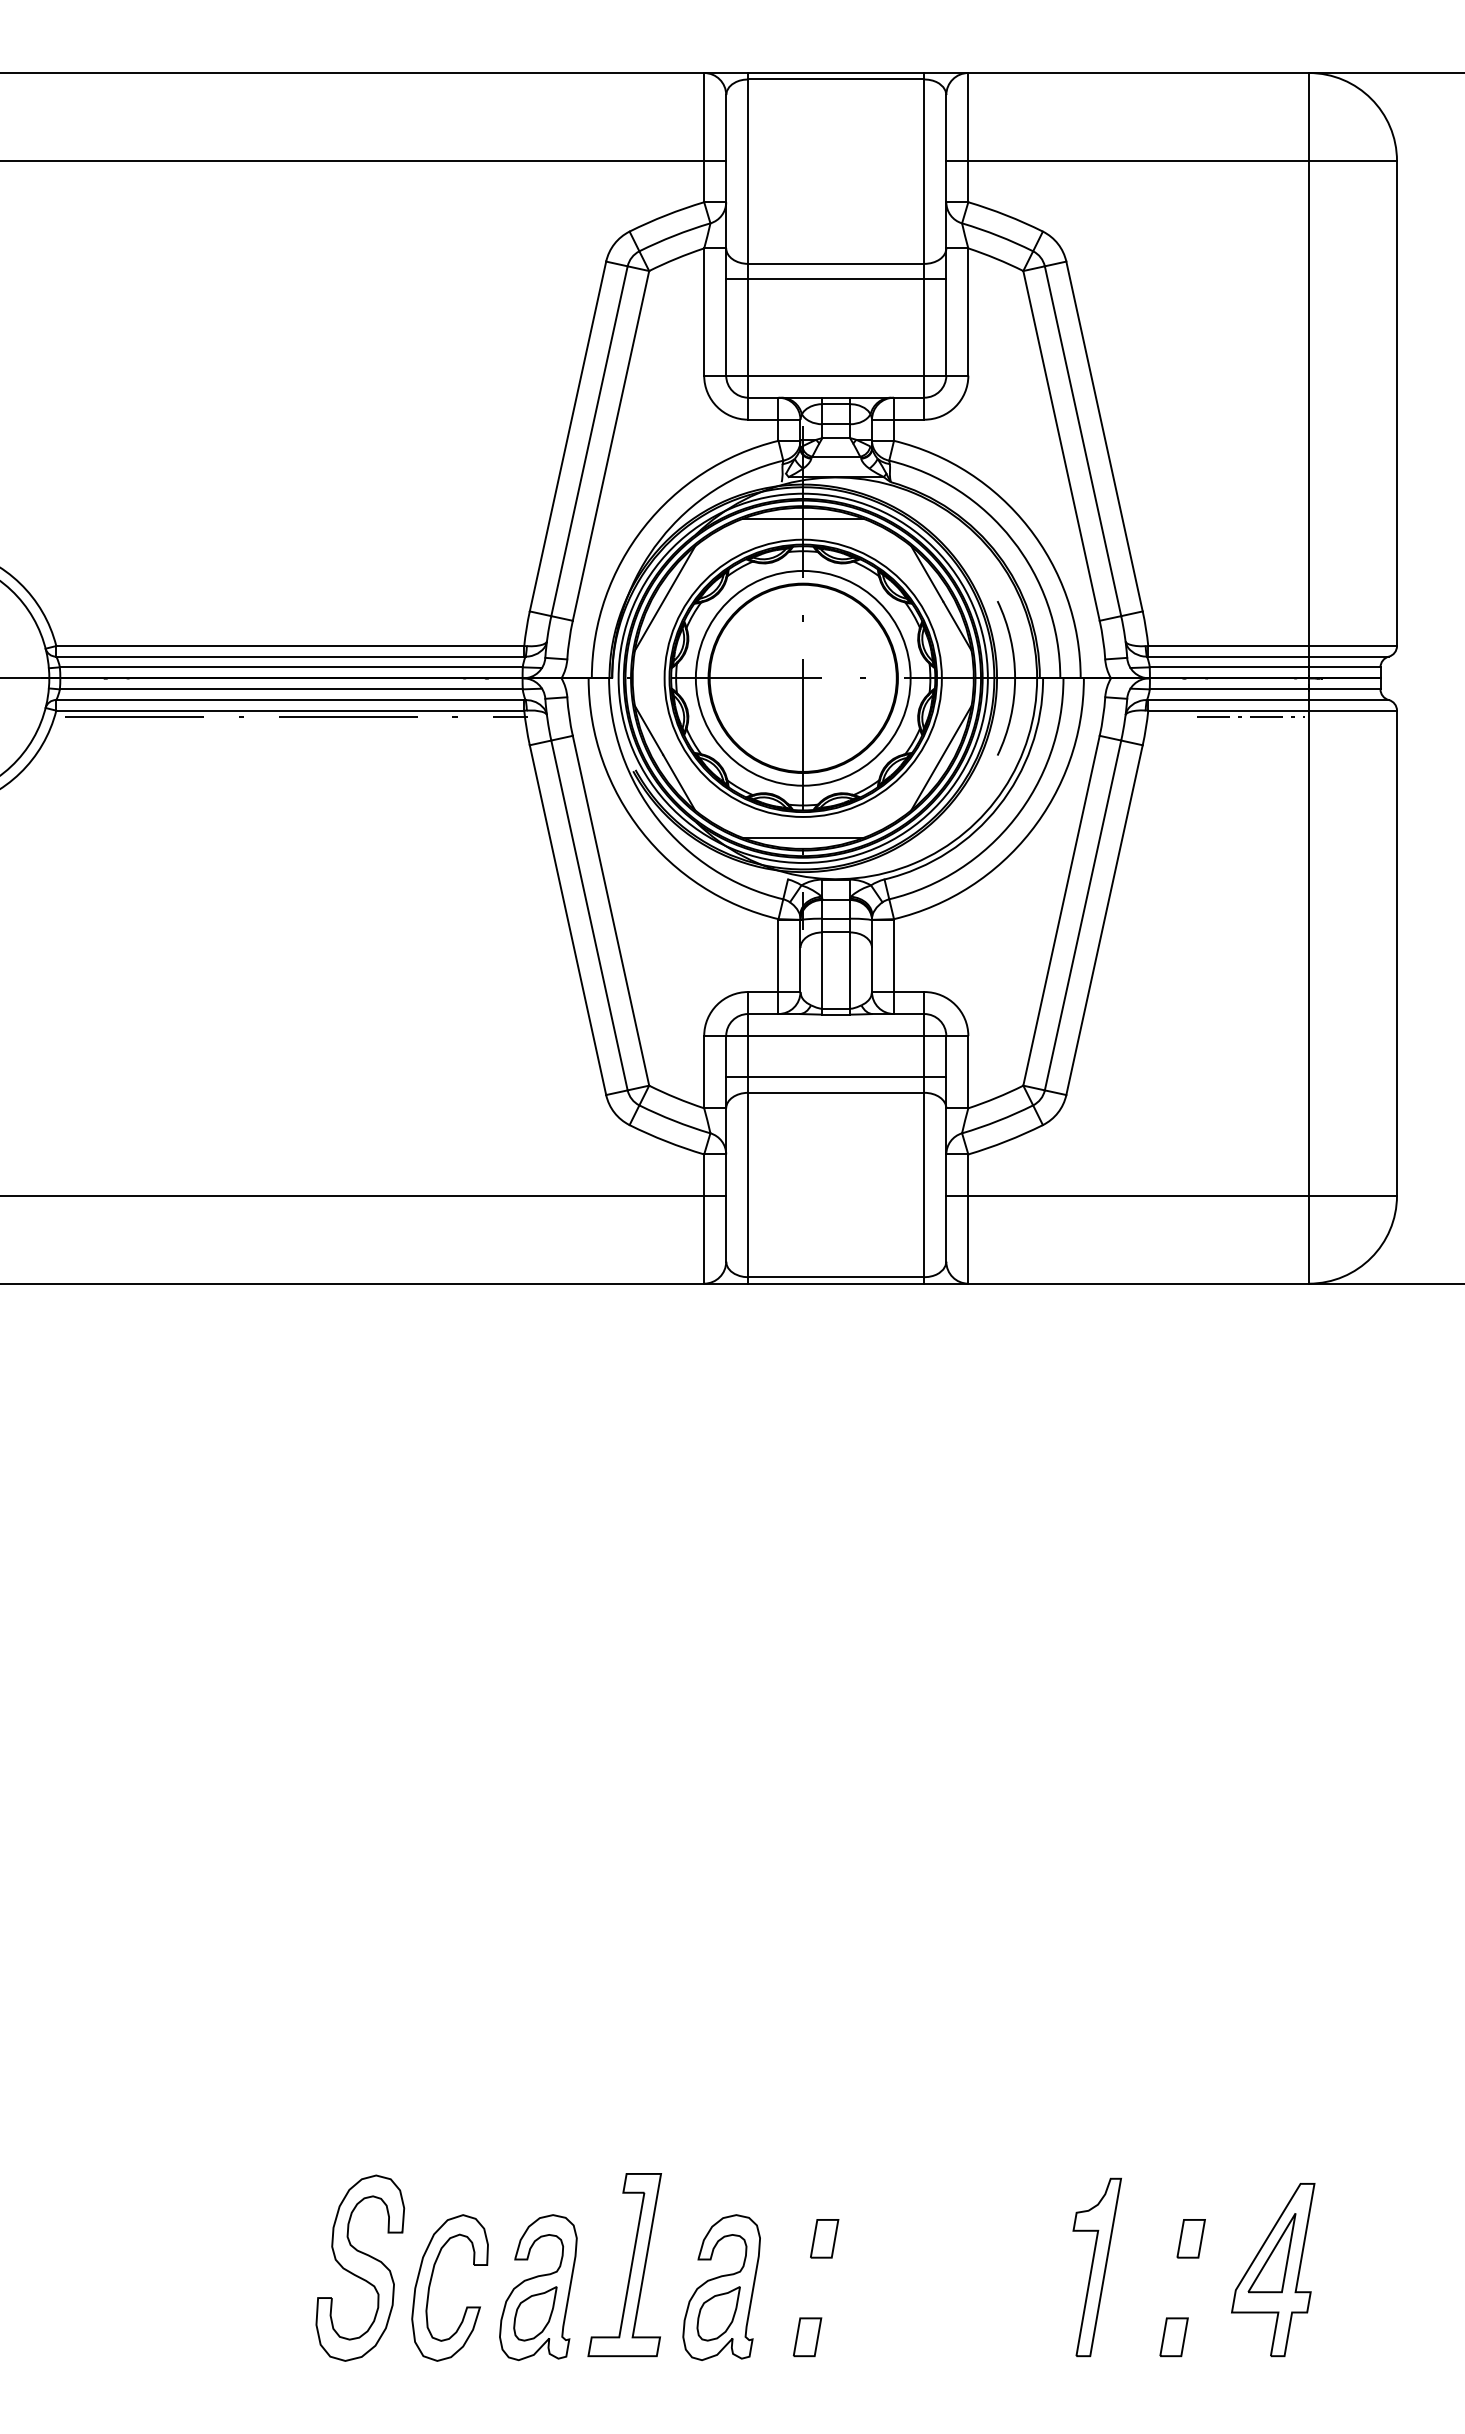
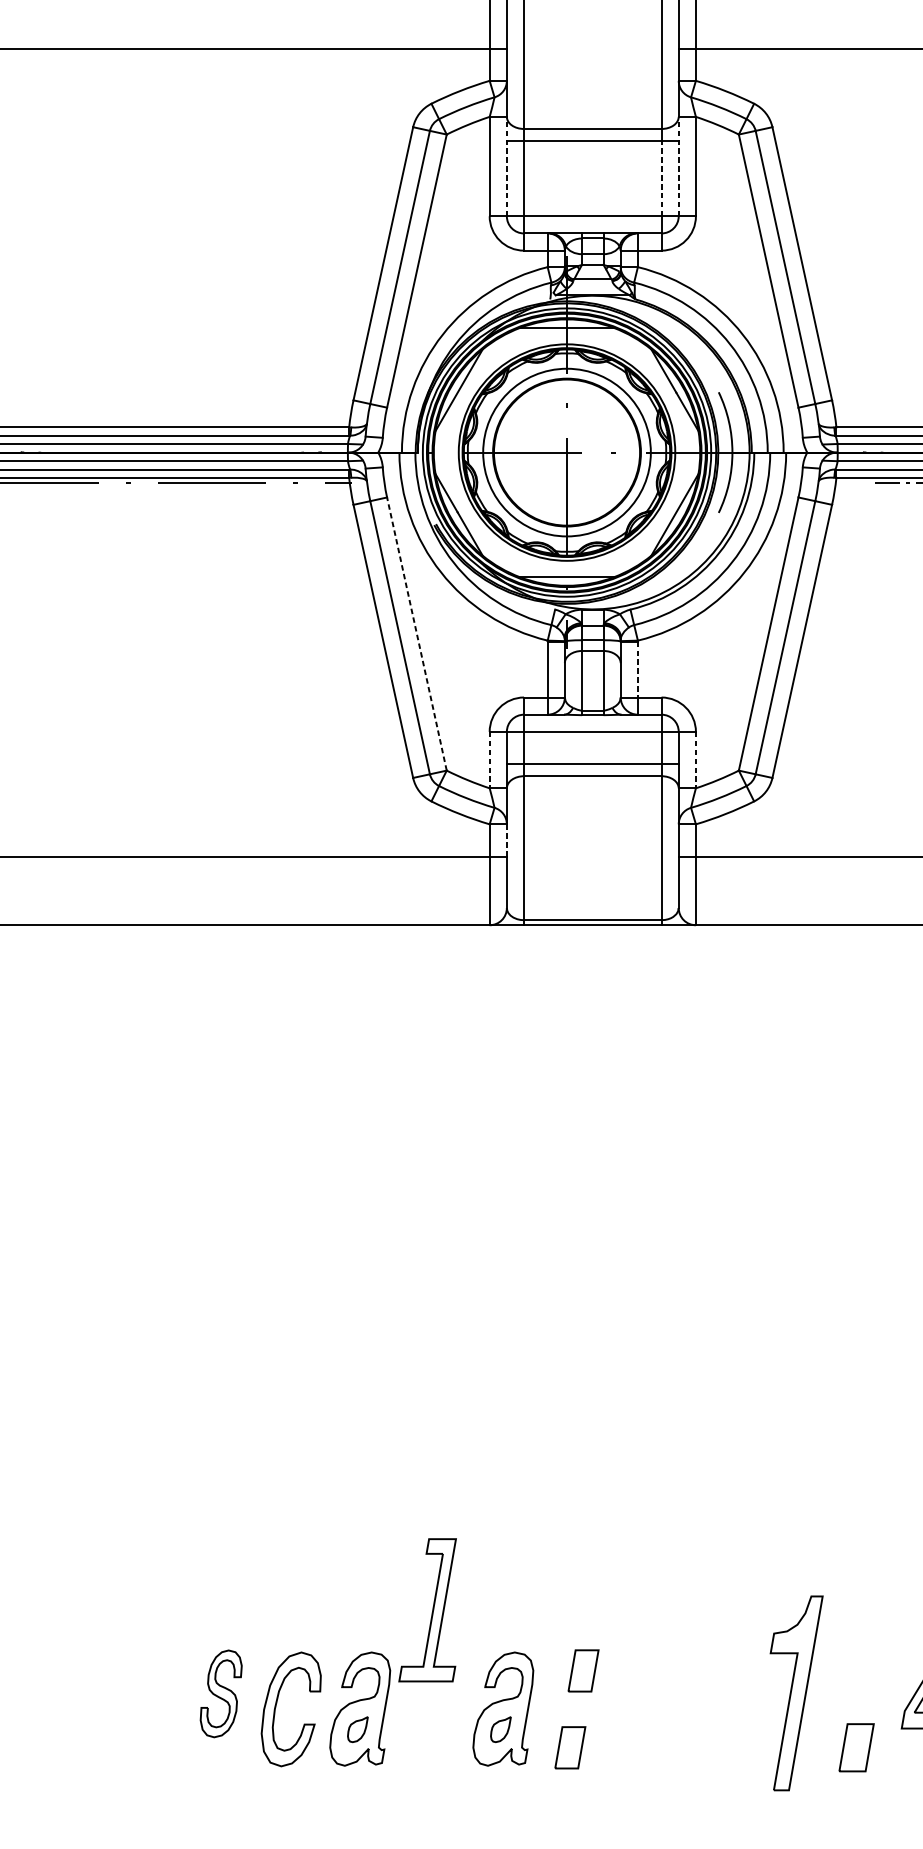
line: (726, 312) -> (507, 166), solid -> dashed
line: (946, 312) -> (678, 166), solid -> dashed
line: (924, 327) -> (661, 178), solid -> dashed
line: (610, 910) -> (416, 633), solid -> dashed
line: (894, 956) -> (638, 669), solid -> dashed
line: (704, 1072) -> (489, 760), solid -> dashed
line: (968, 1072) -> (696, 760), solid -> dashed
line: (726, 1175) -> (507, 840), solid -> dashed
part: (824, 2238) -> (583, 1670), size x1.4
part: (1190, 2238) -> (869, 1670), removed
part: (624, 2265) -> (427, 1610), moved
part: (360, 2267) -> (221, 1693), size x0.6
part: (1096, 2267) -> (795, 1693), size x1.4
part: (535, 2313) -> (357, 1729), size x0.6
part: (718, 2313) -> (500, 1729), size x0.6
part: (807, 2337) -> (570, 1748), size x1.4
part: (1173, 2337) -> (856, 1748), size x1.6

